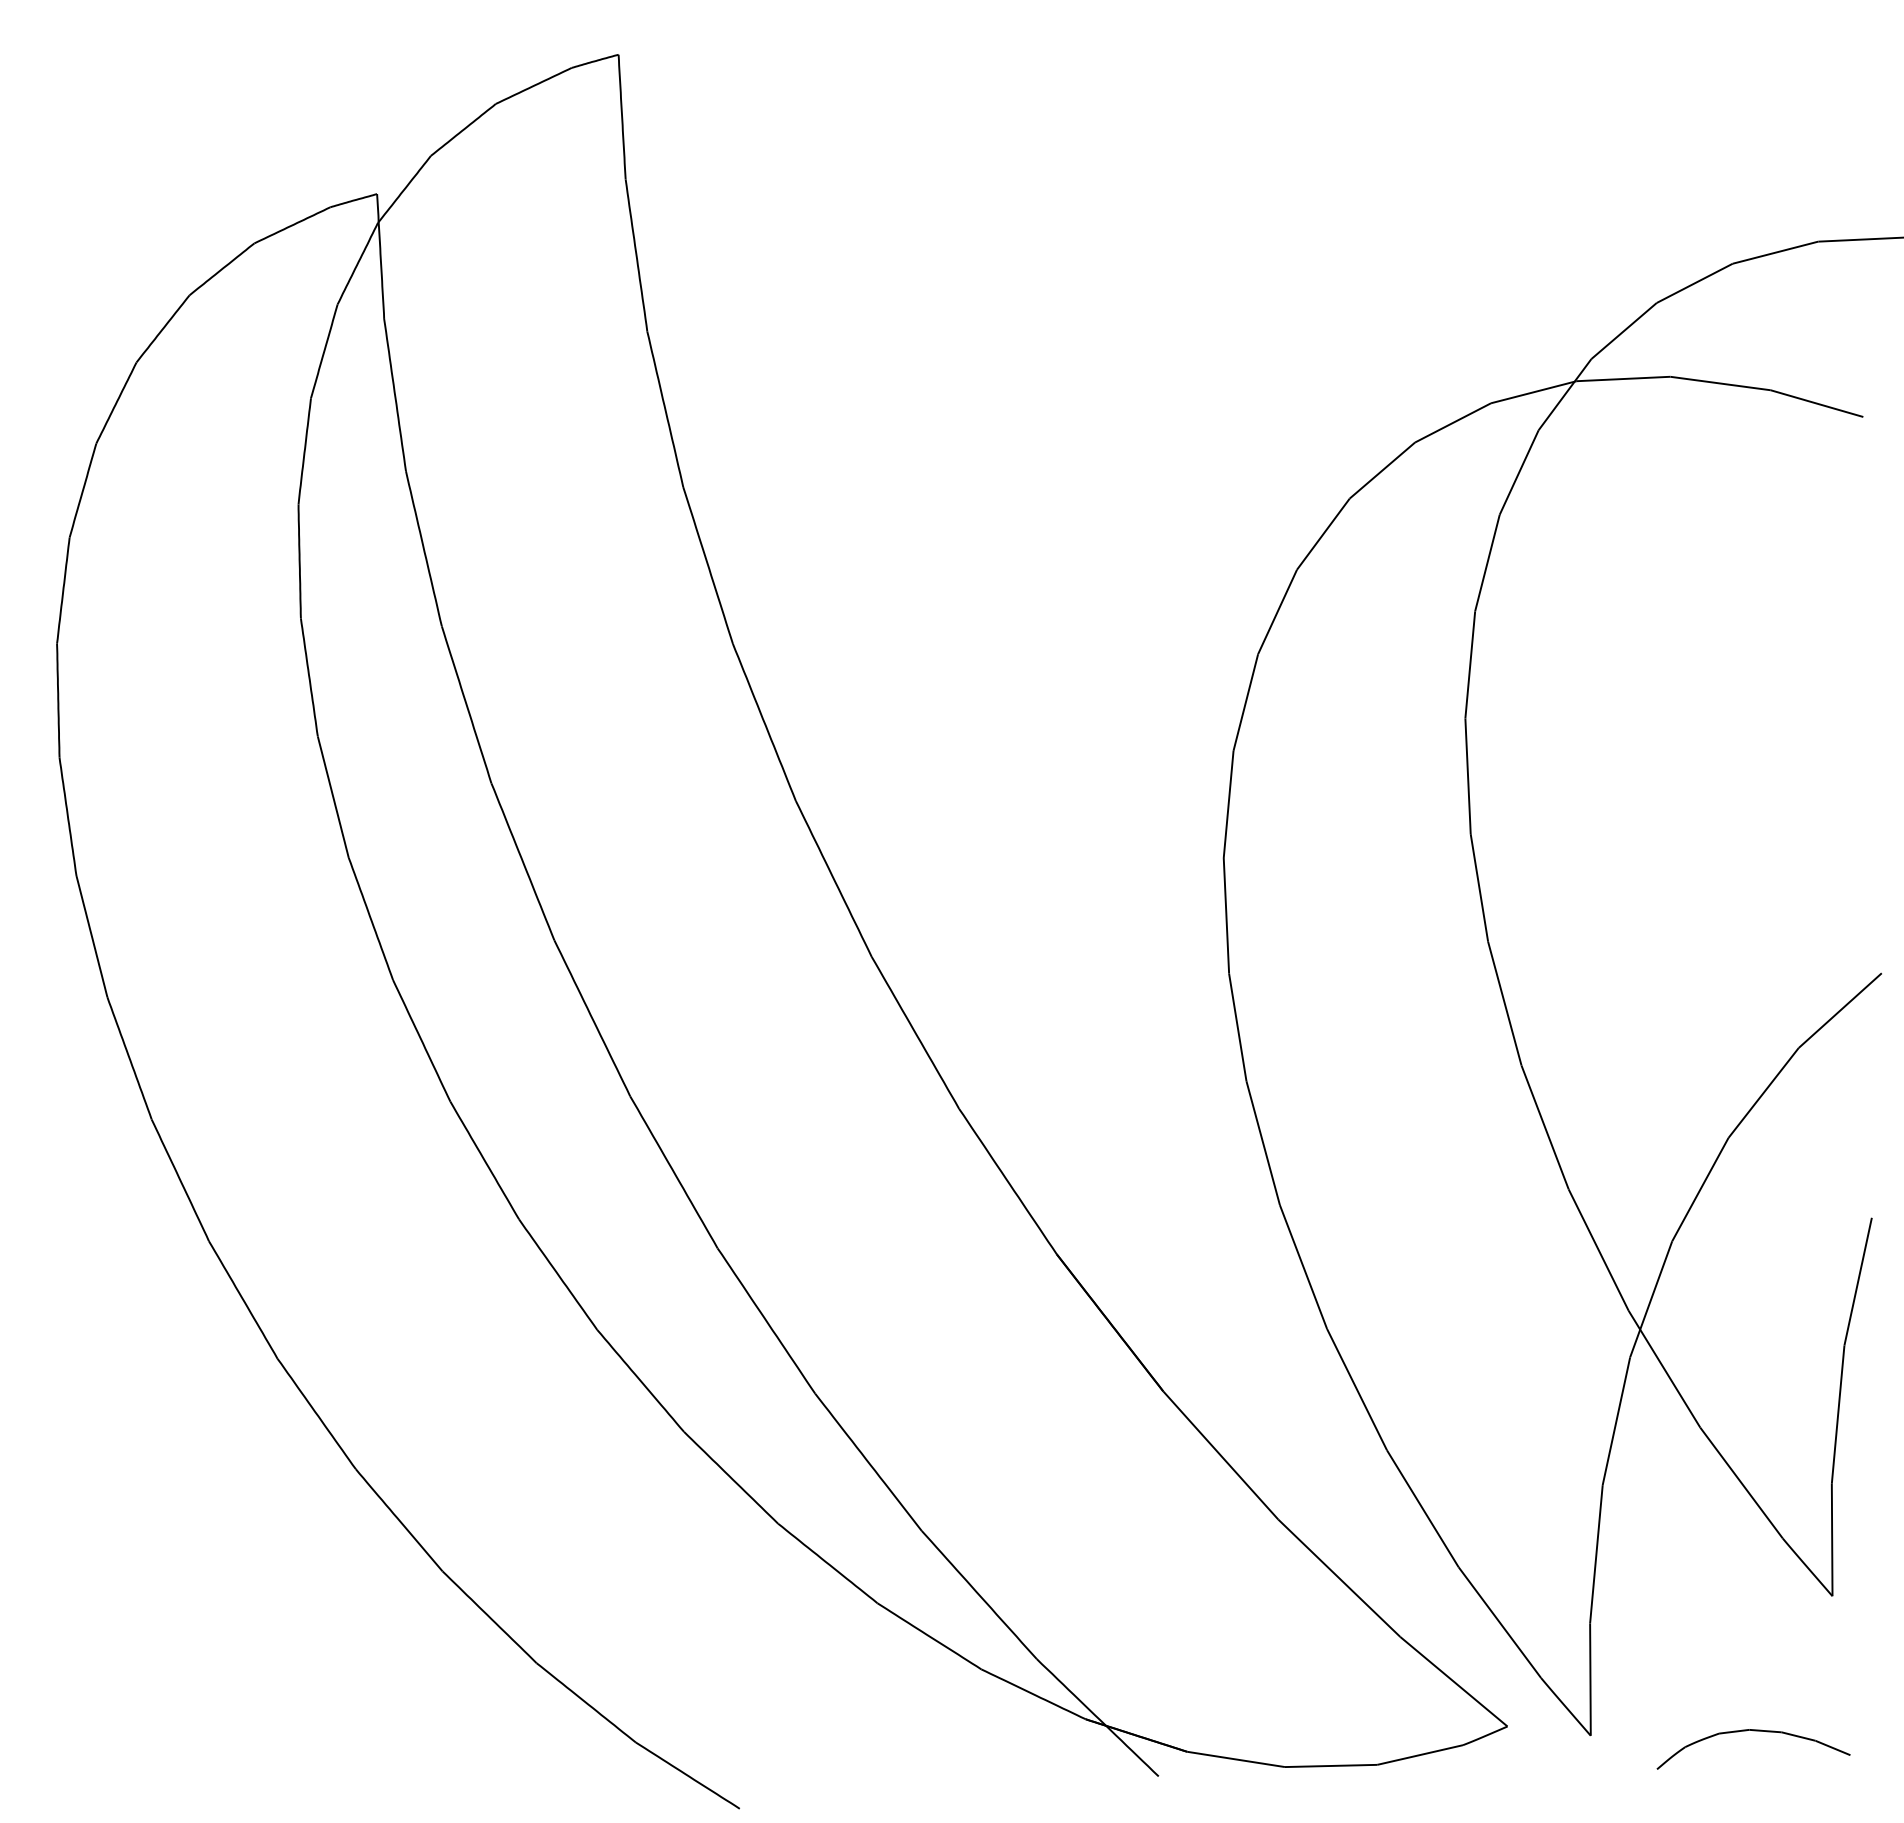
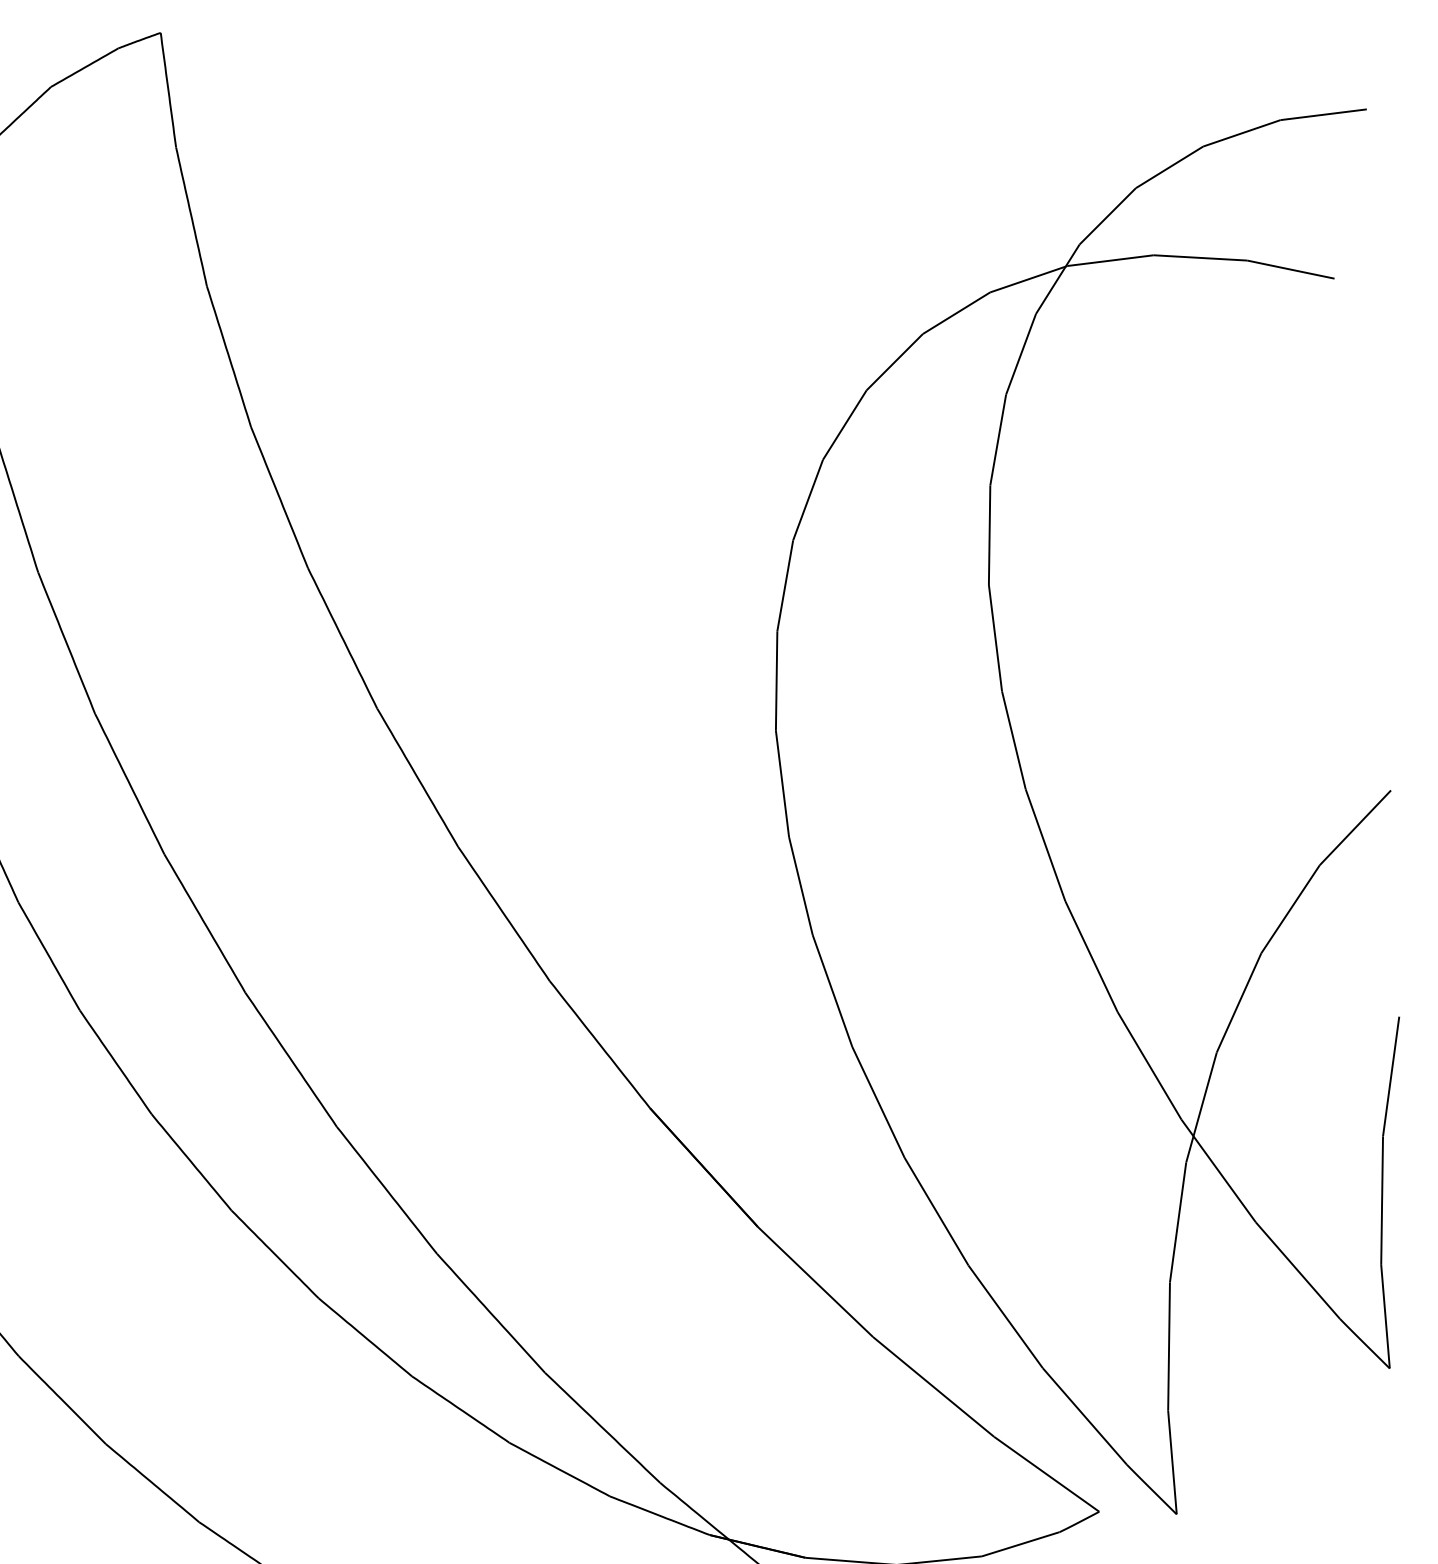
part: (1753, 1731) -> (1326, 1498), removed

